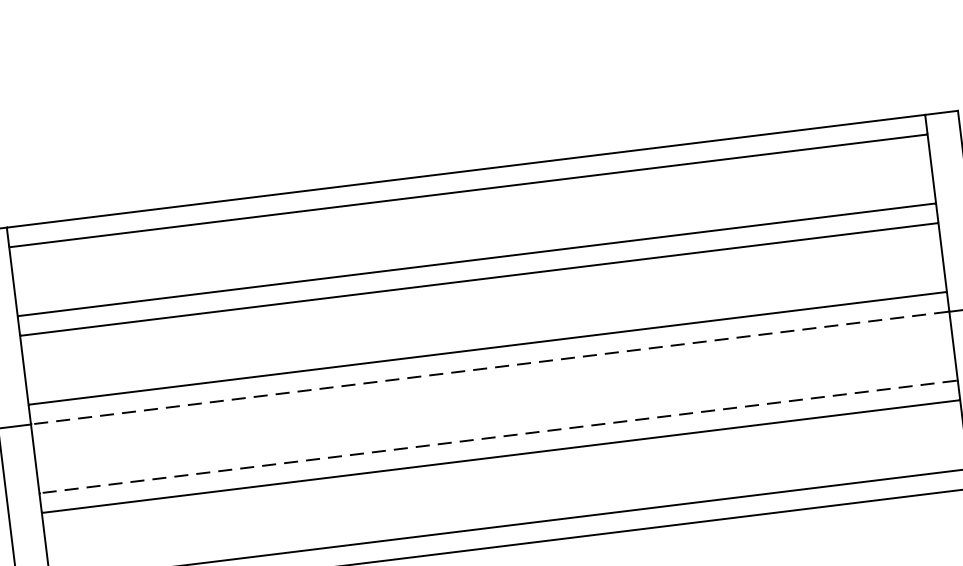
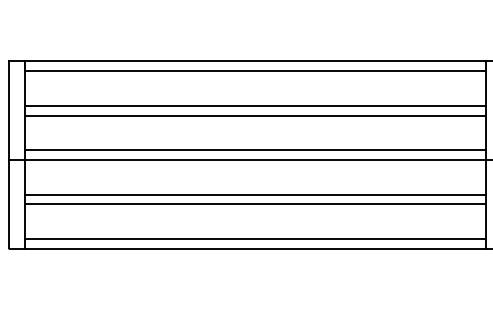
line: (490, 367) -> (255, 159), dashed -> solid
line: (498, 436) -> (255, 194), dashed -> solid

